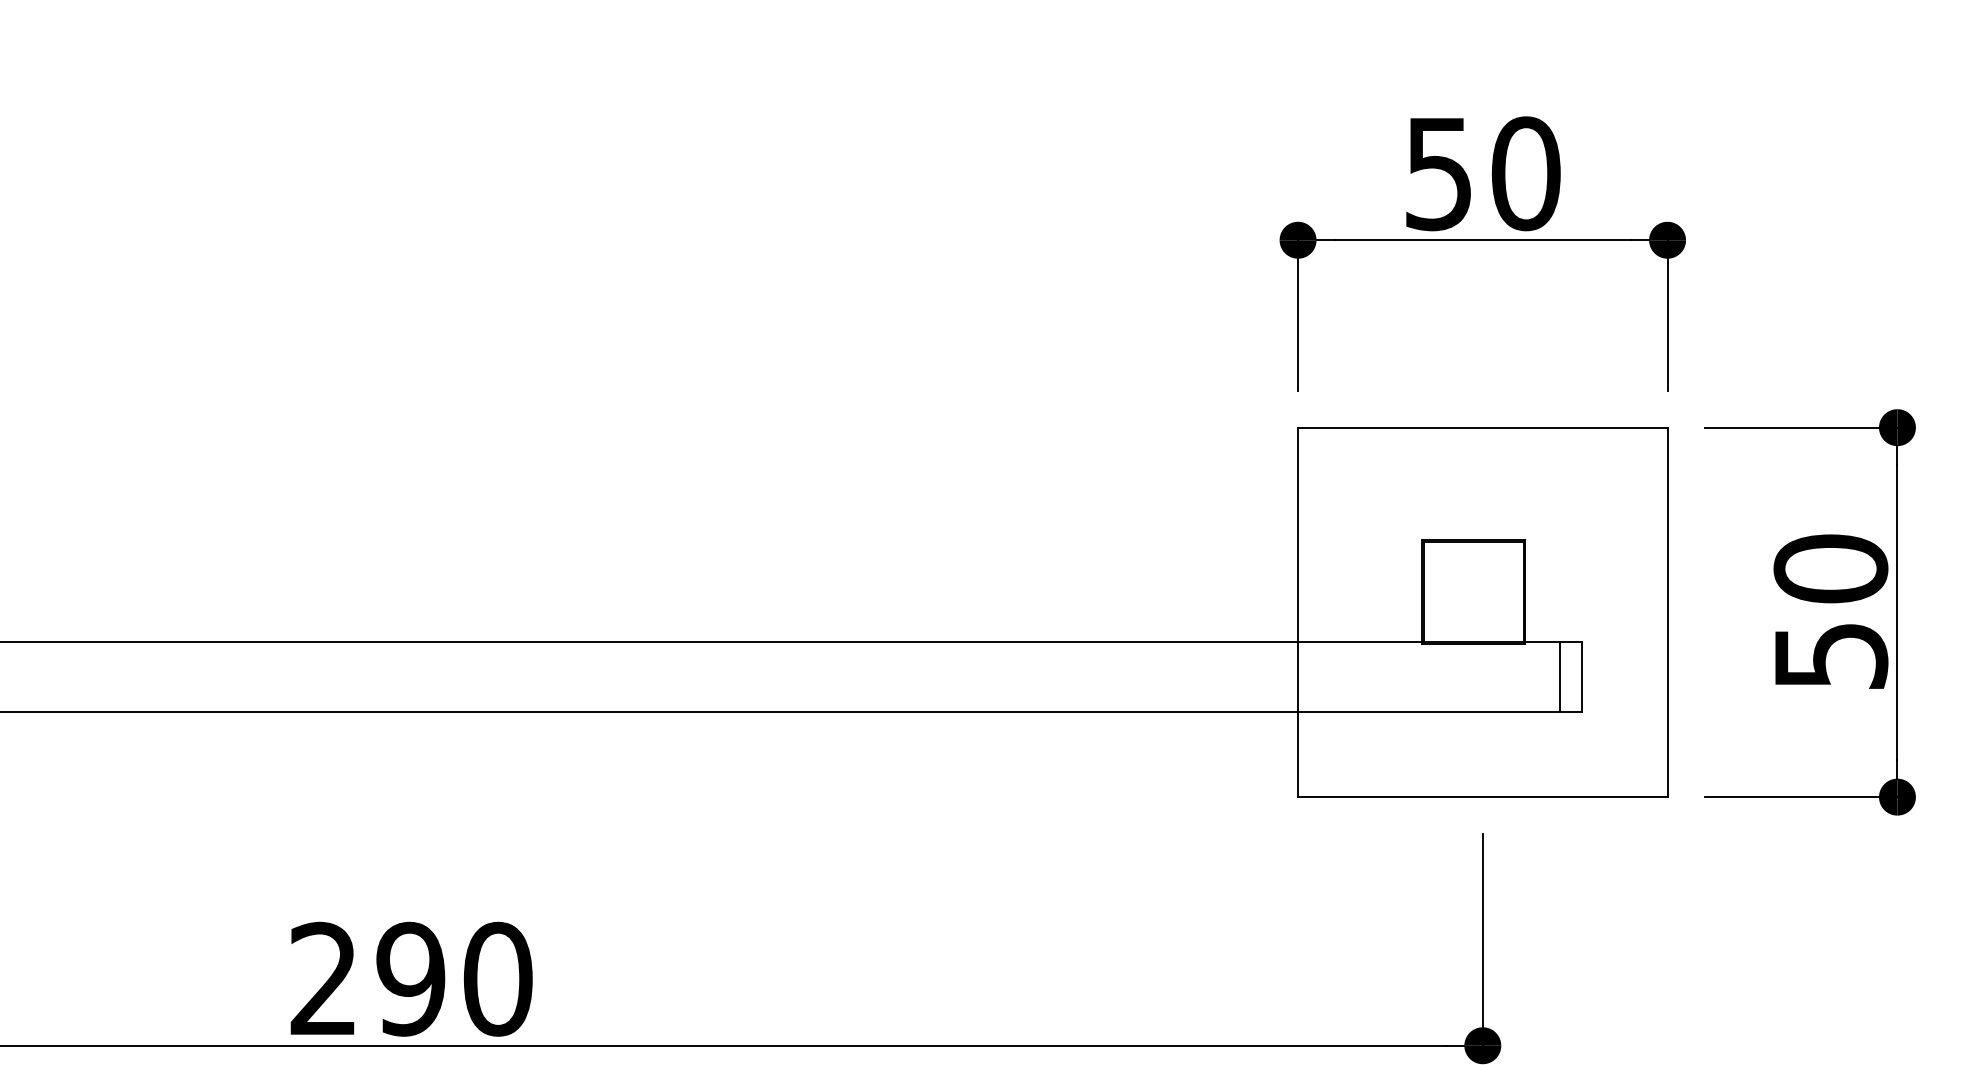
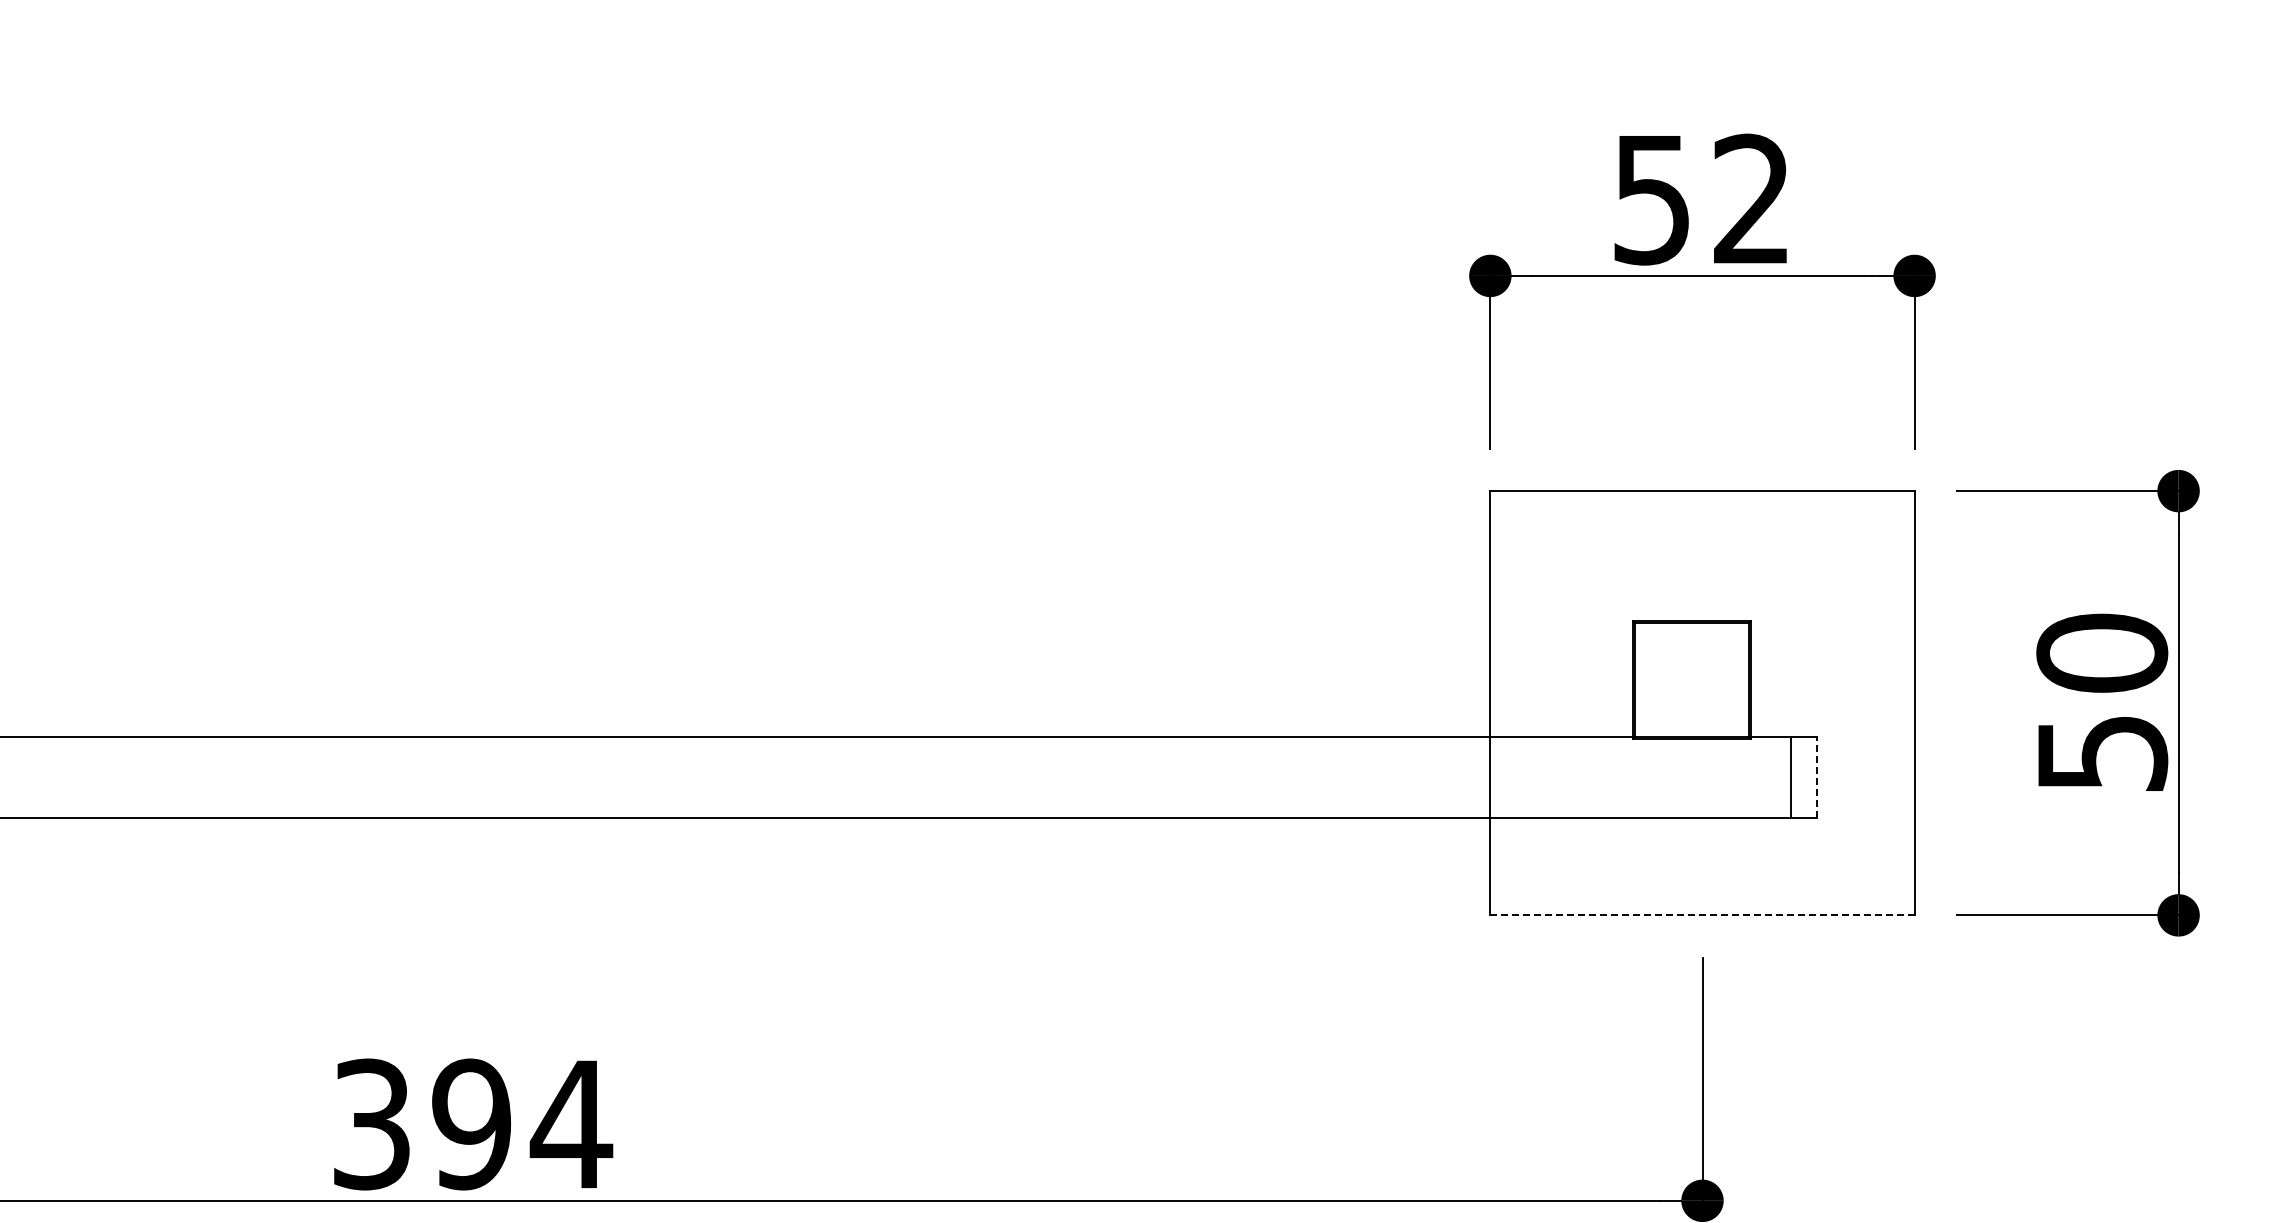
text: (1526, 173) -> (1752, 199), 50 -> 52
line: (1582, 677) -> (1816, 777), solid -> dashed
line: (1482, 797) -> (1702, 915), solid -> dashed
text: (412, 979) -> (473, 1124), 290 -> 394

